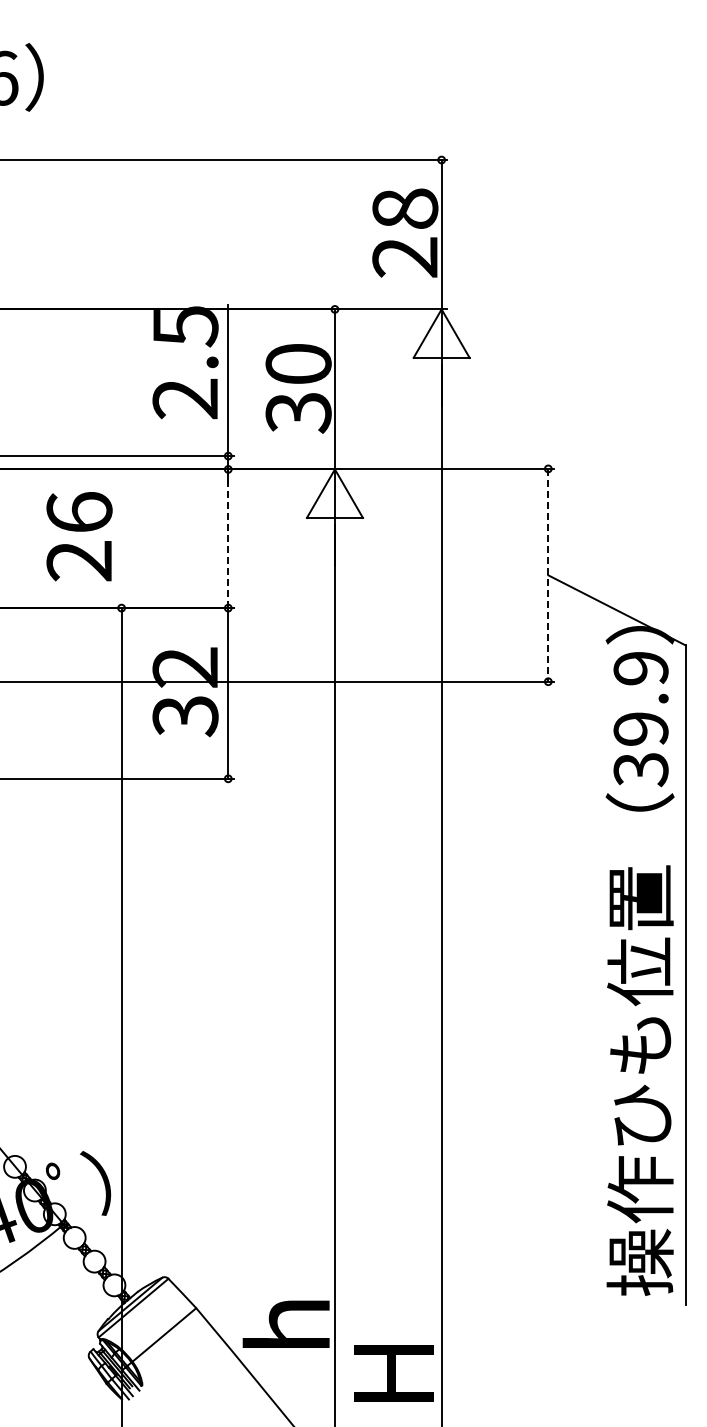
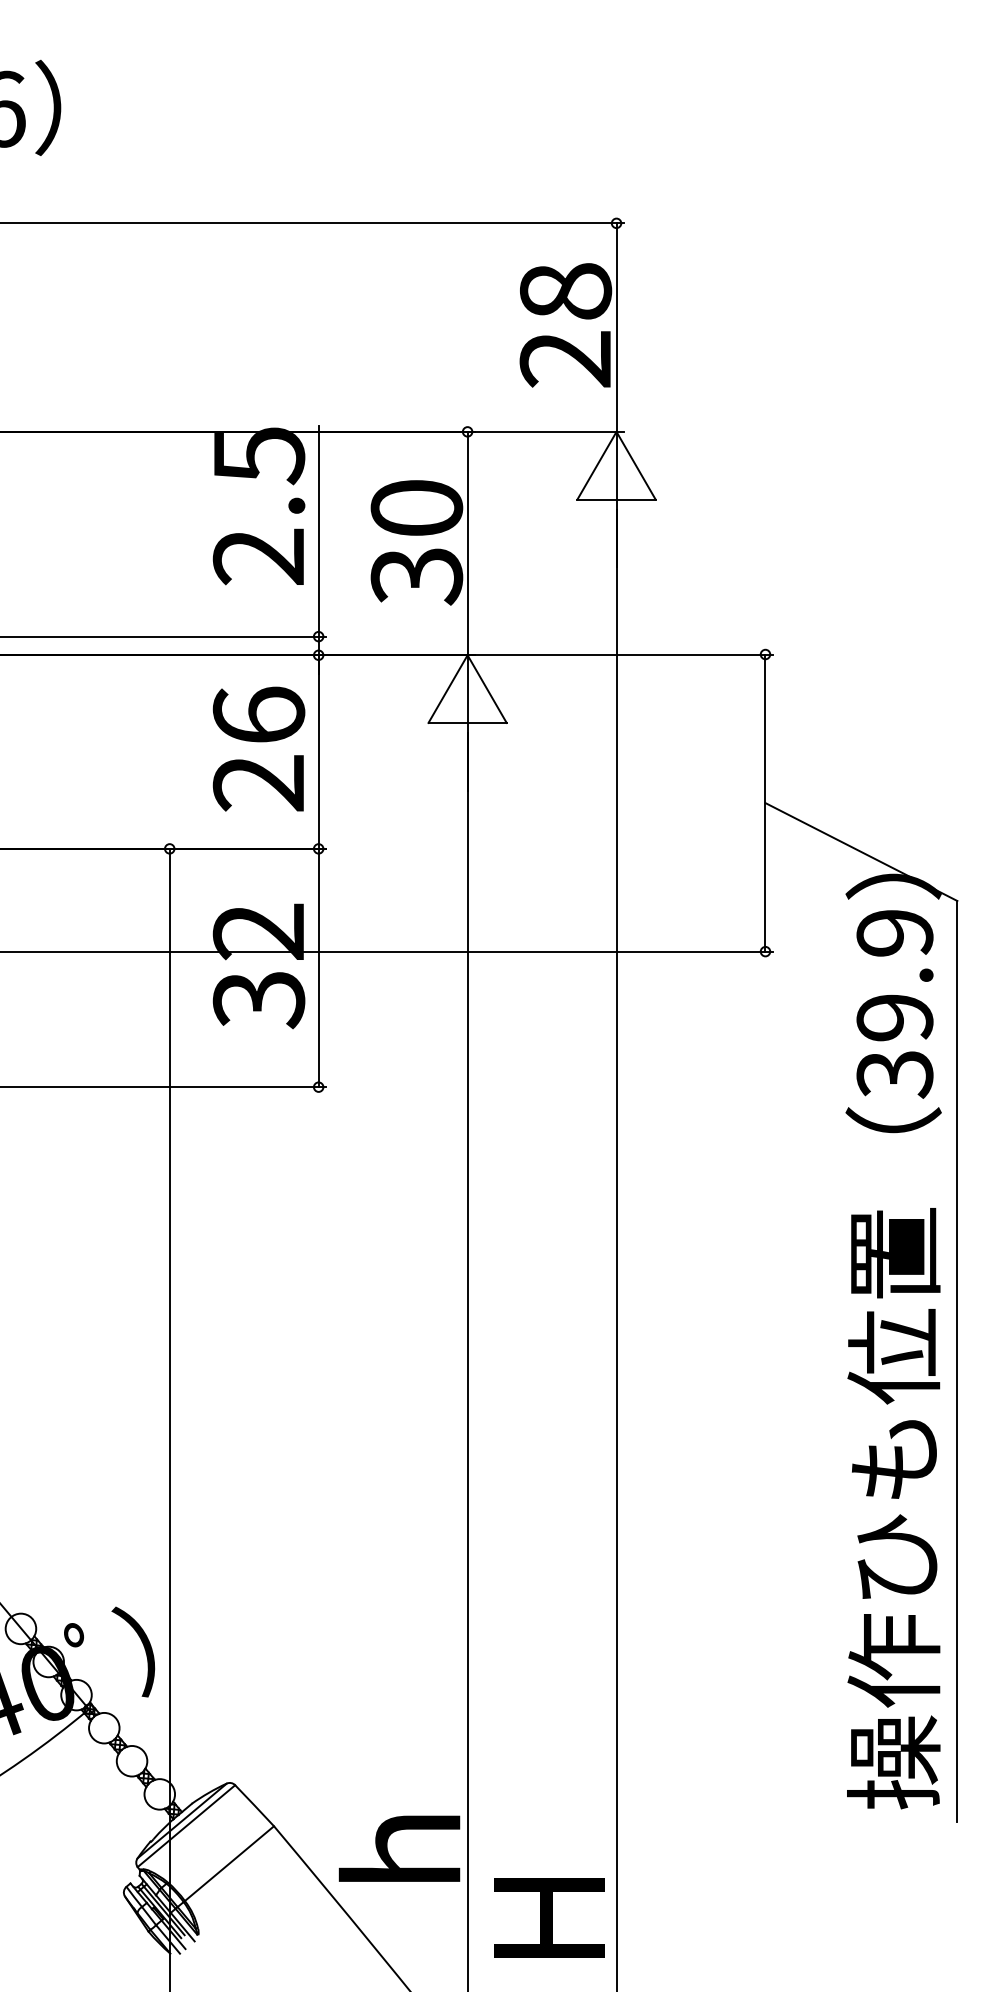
text: (79, 536) -> (258, 748), moved
line: (228, 538) -> (318, 751), dashed -> solid
line: (548, 575) -> (765, 803), dashed -> solid

